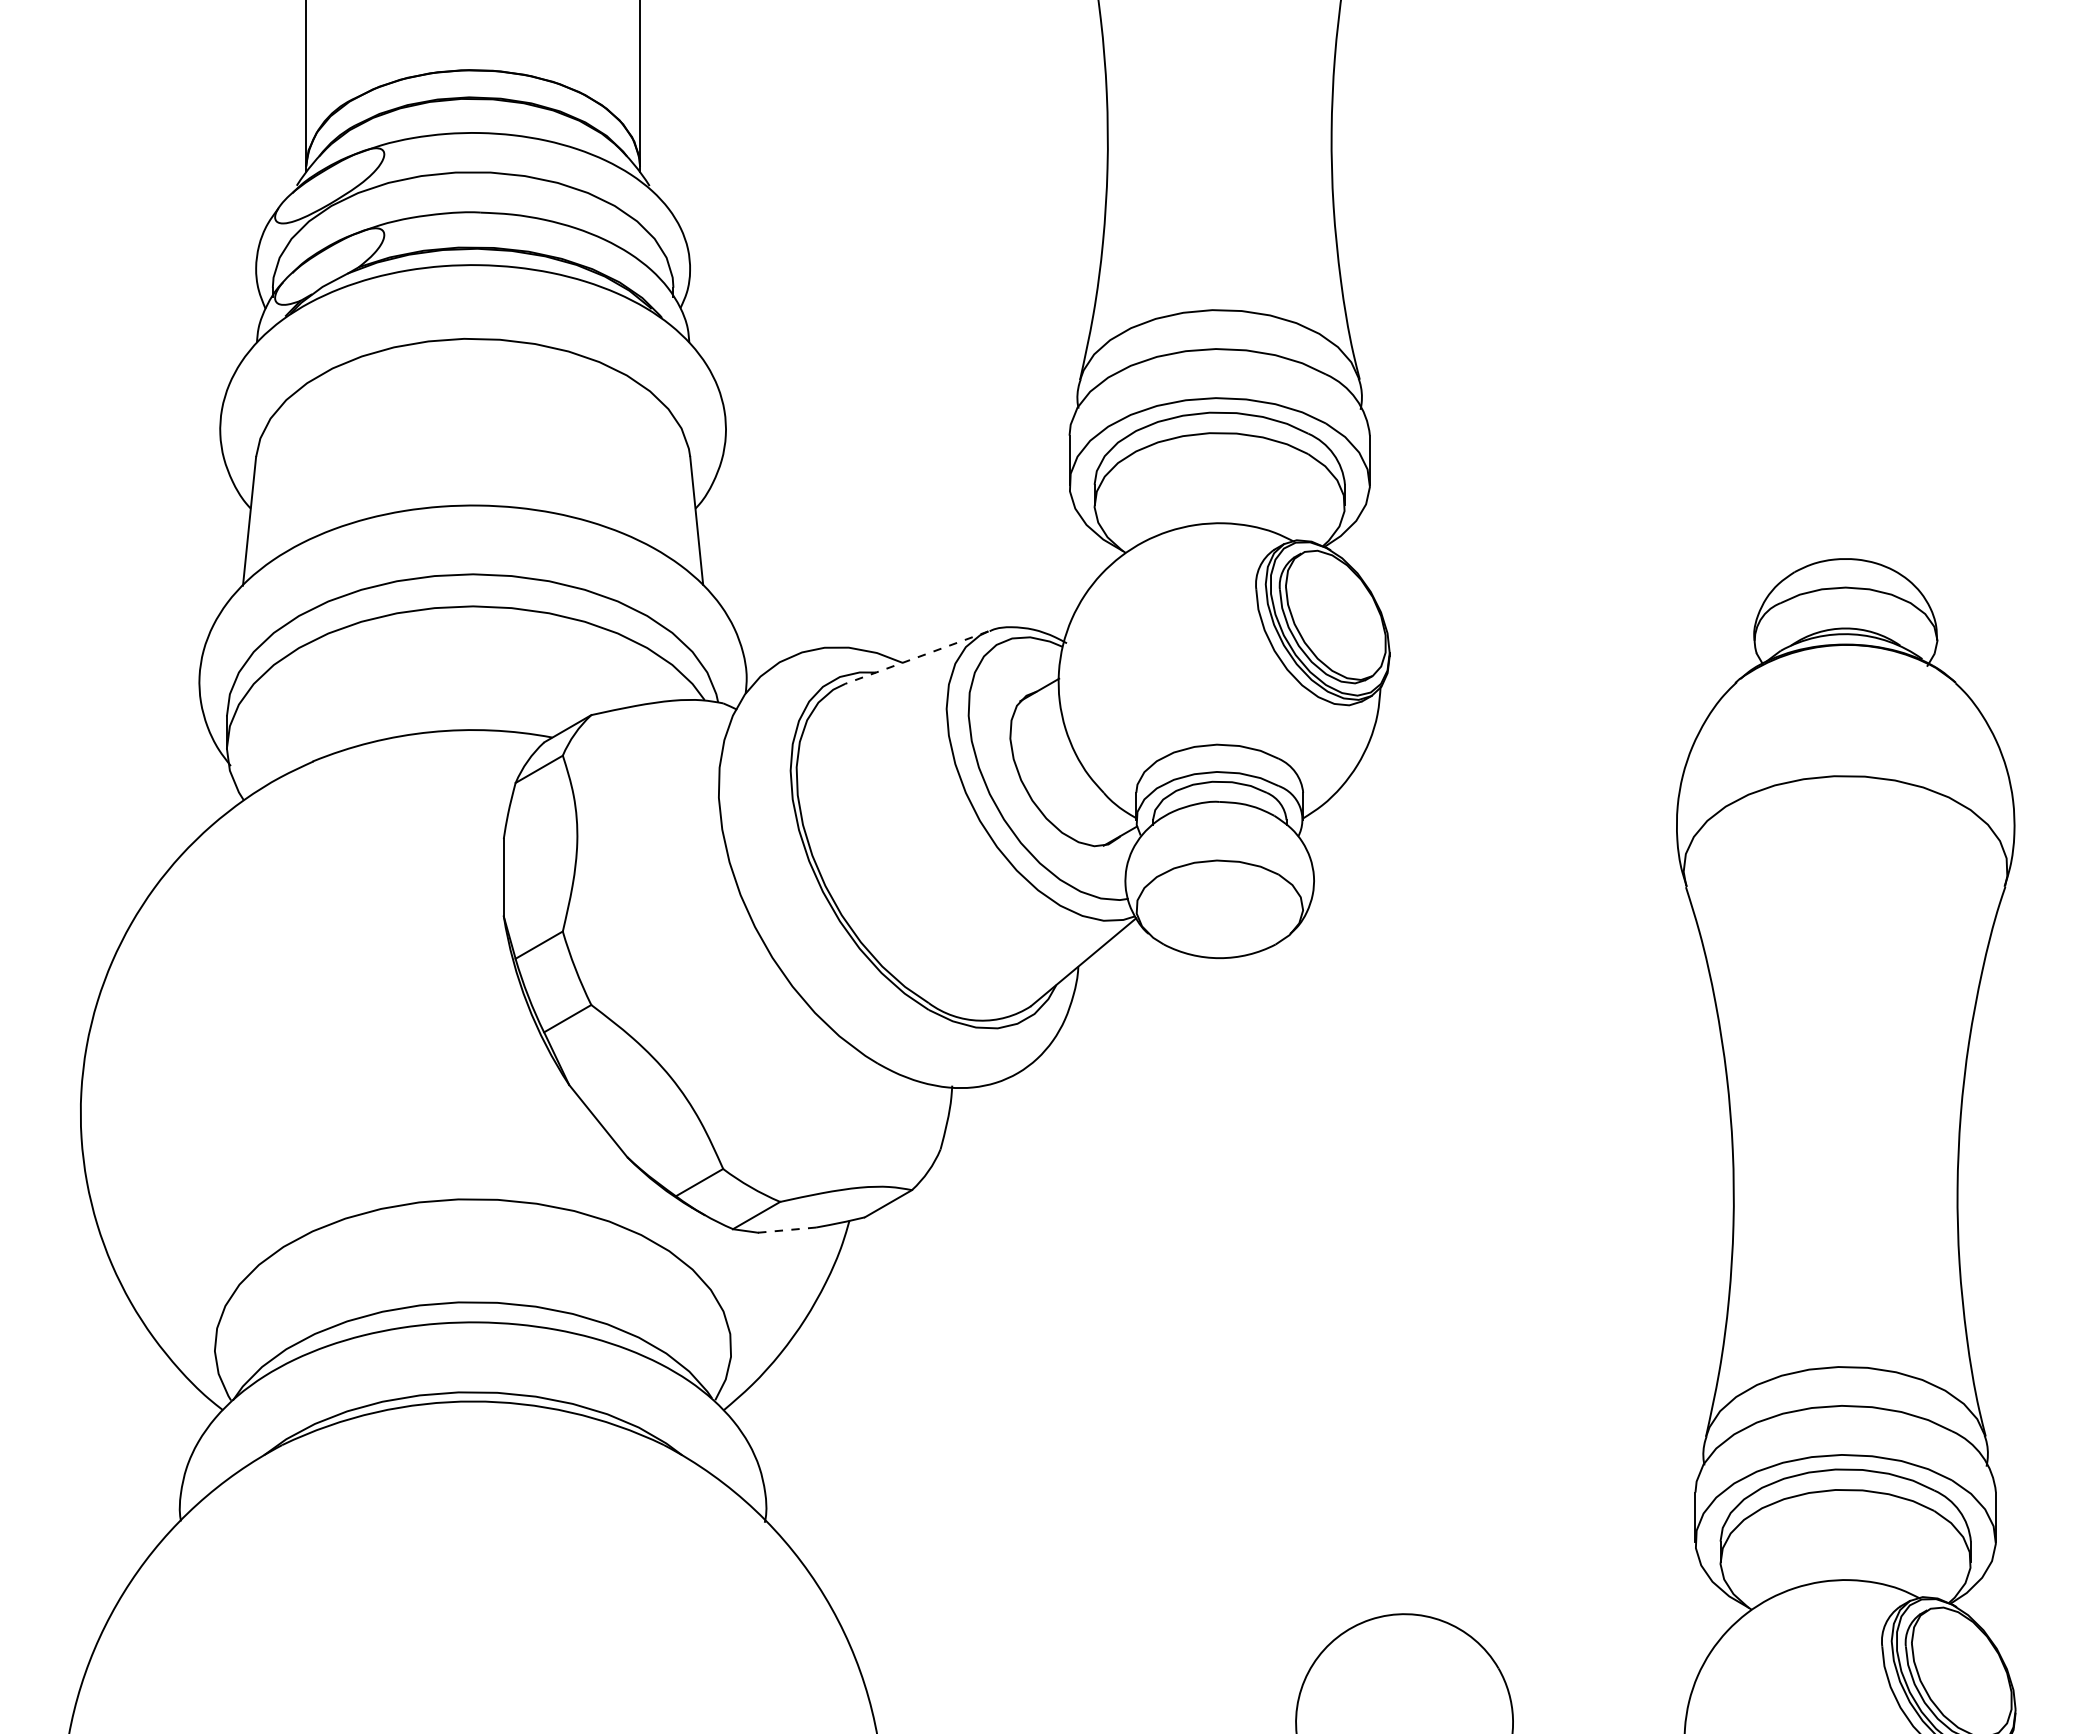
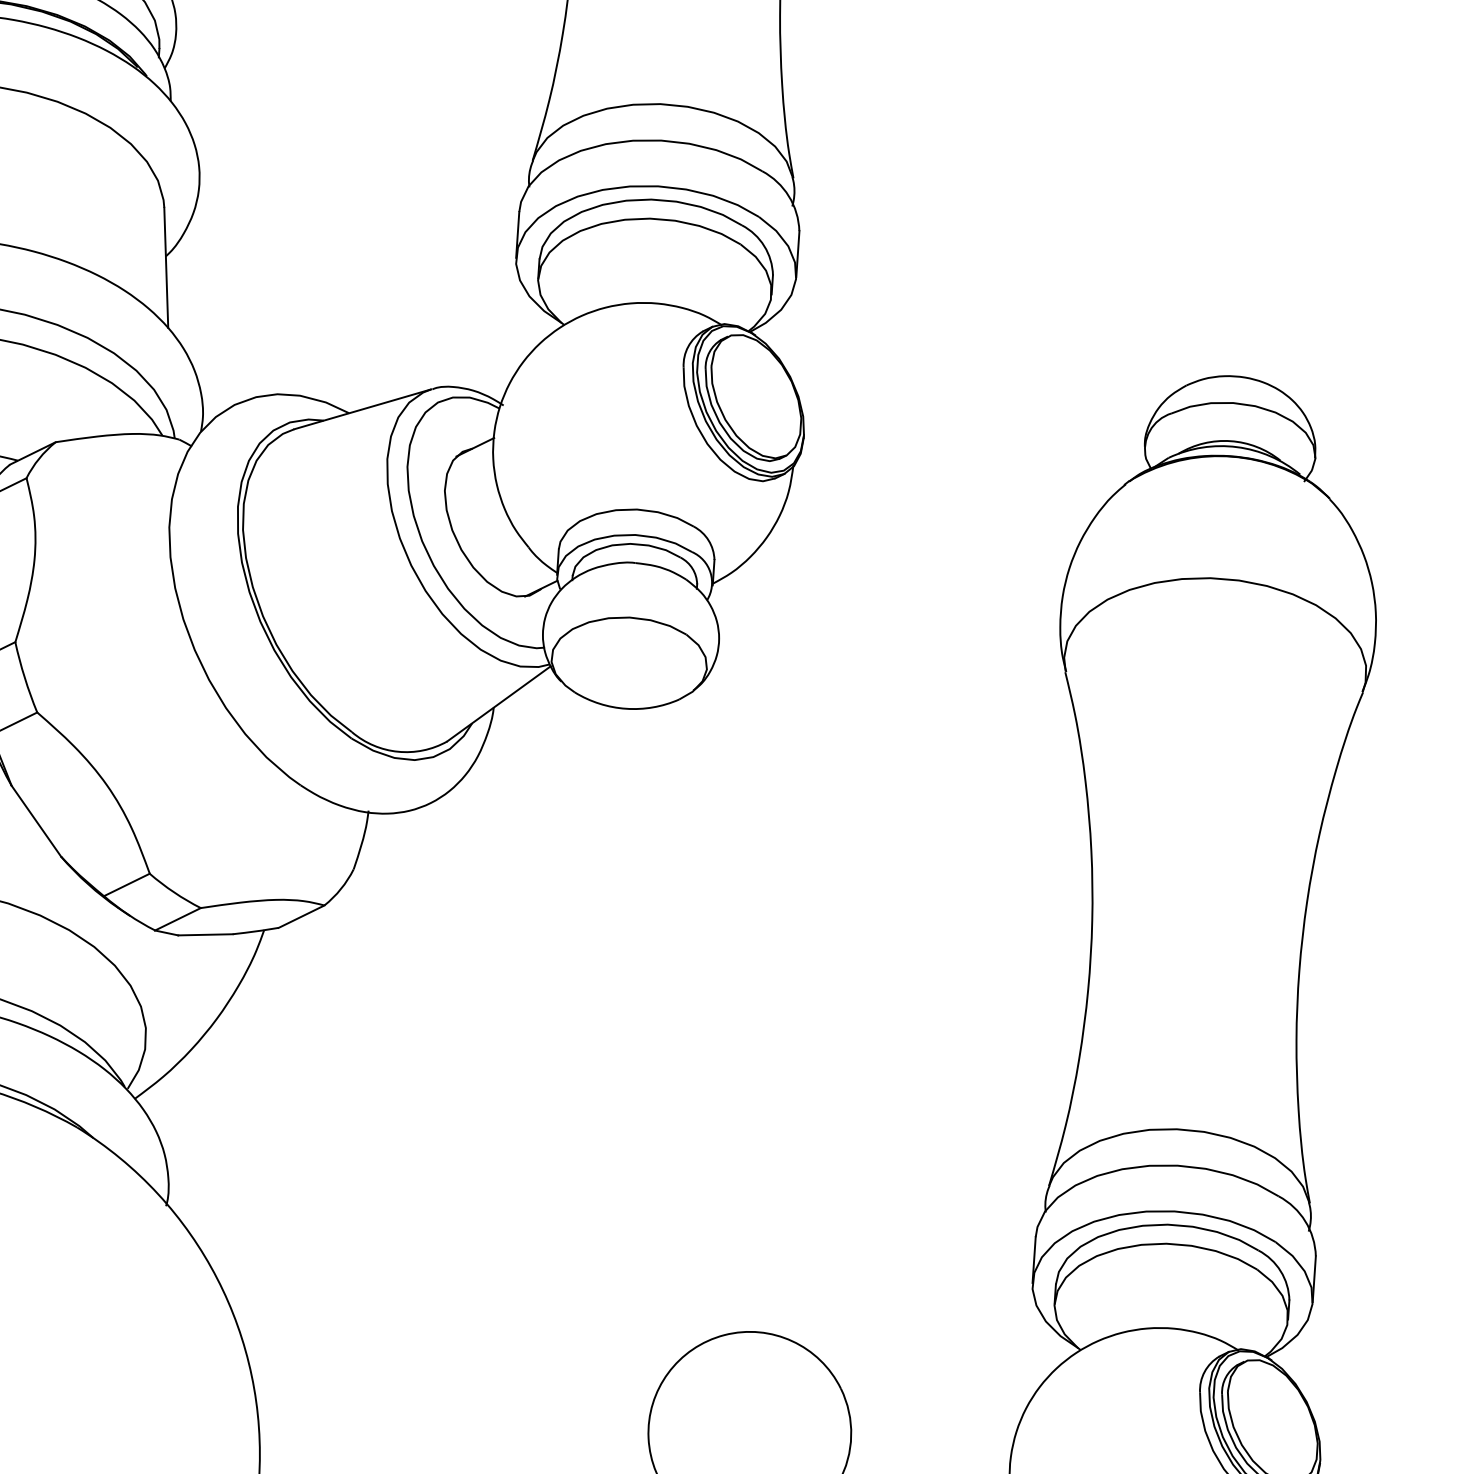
line: (916, 657) -> (362, 409), dashed -> solid
line: (787, 1230) -> (205, 935), dashed -> solid

